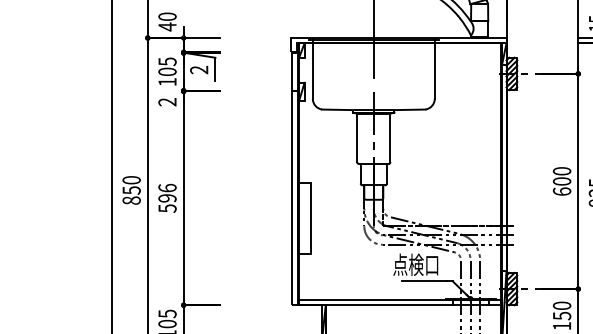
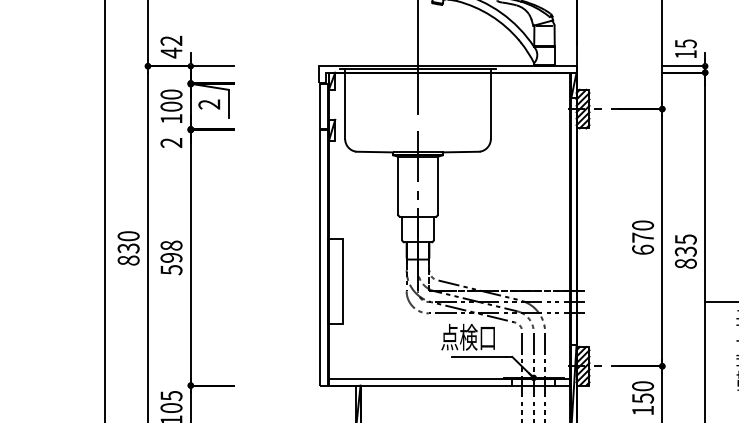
text: (167, 16) -> (171, 40), 40 -> 42
text: (167, 61) -> (171, 94), 105 -> 100
text: (562, 181) -> (643, 237), 600 -> 670
text: (167, 188) -> (171, 245), 596 -> 598
text: (131, 189) -> (128, 247), 850 -> 830

